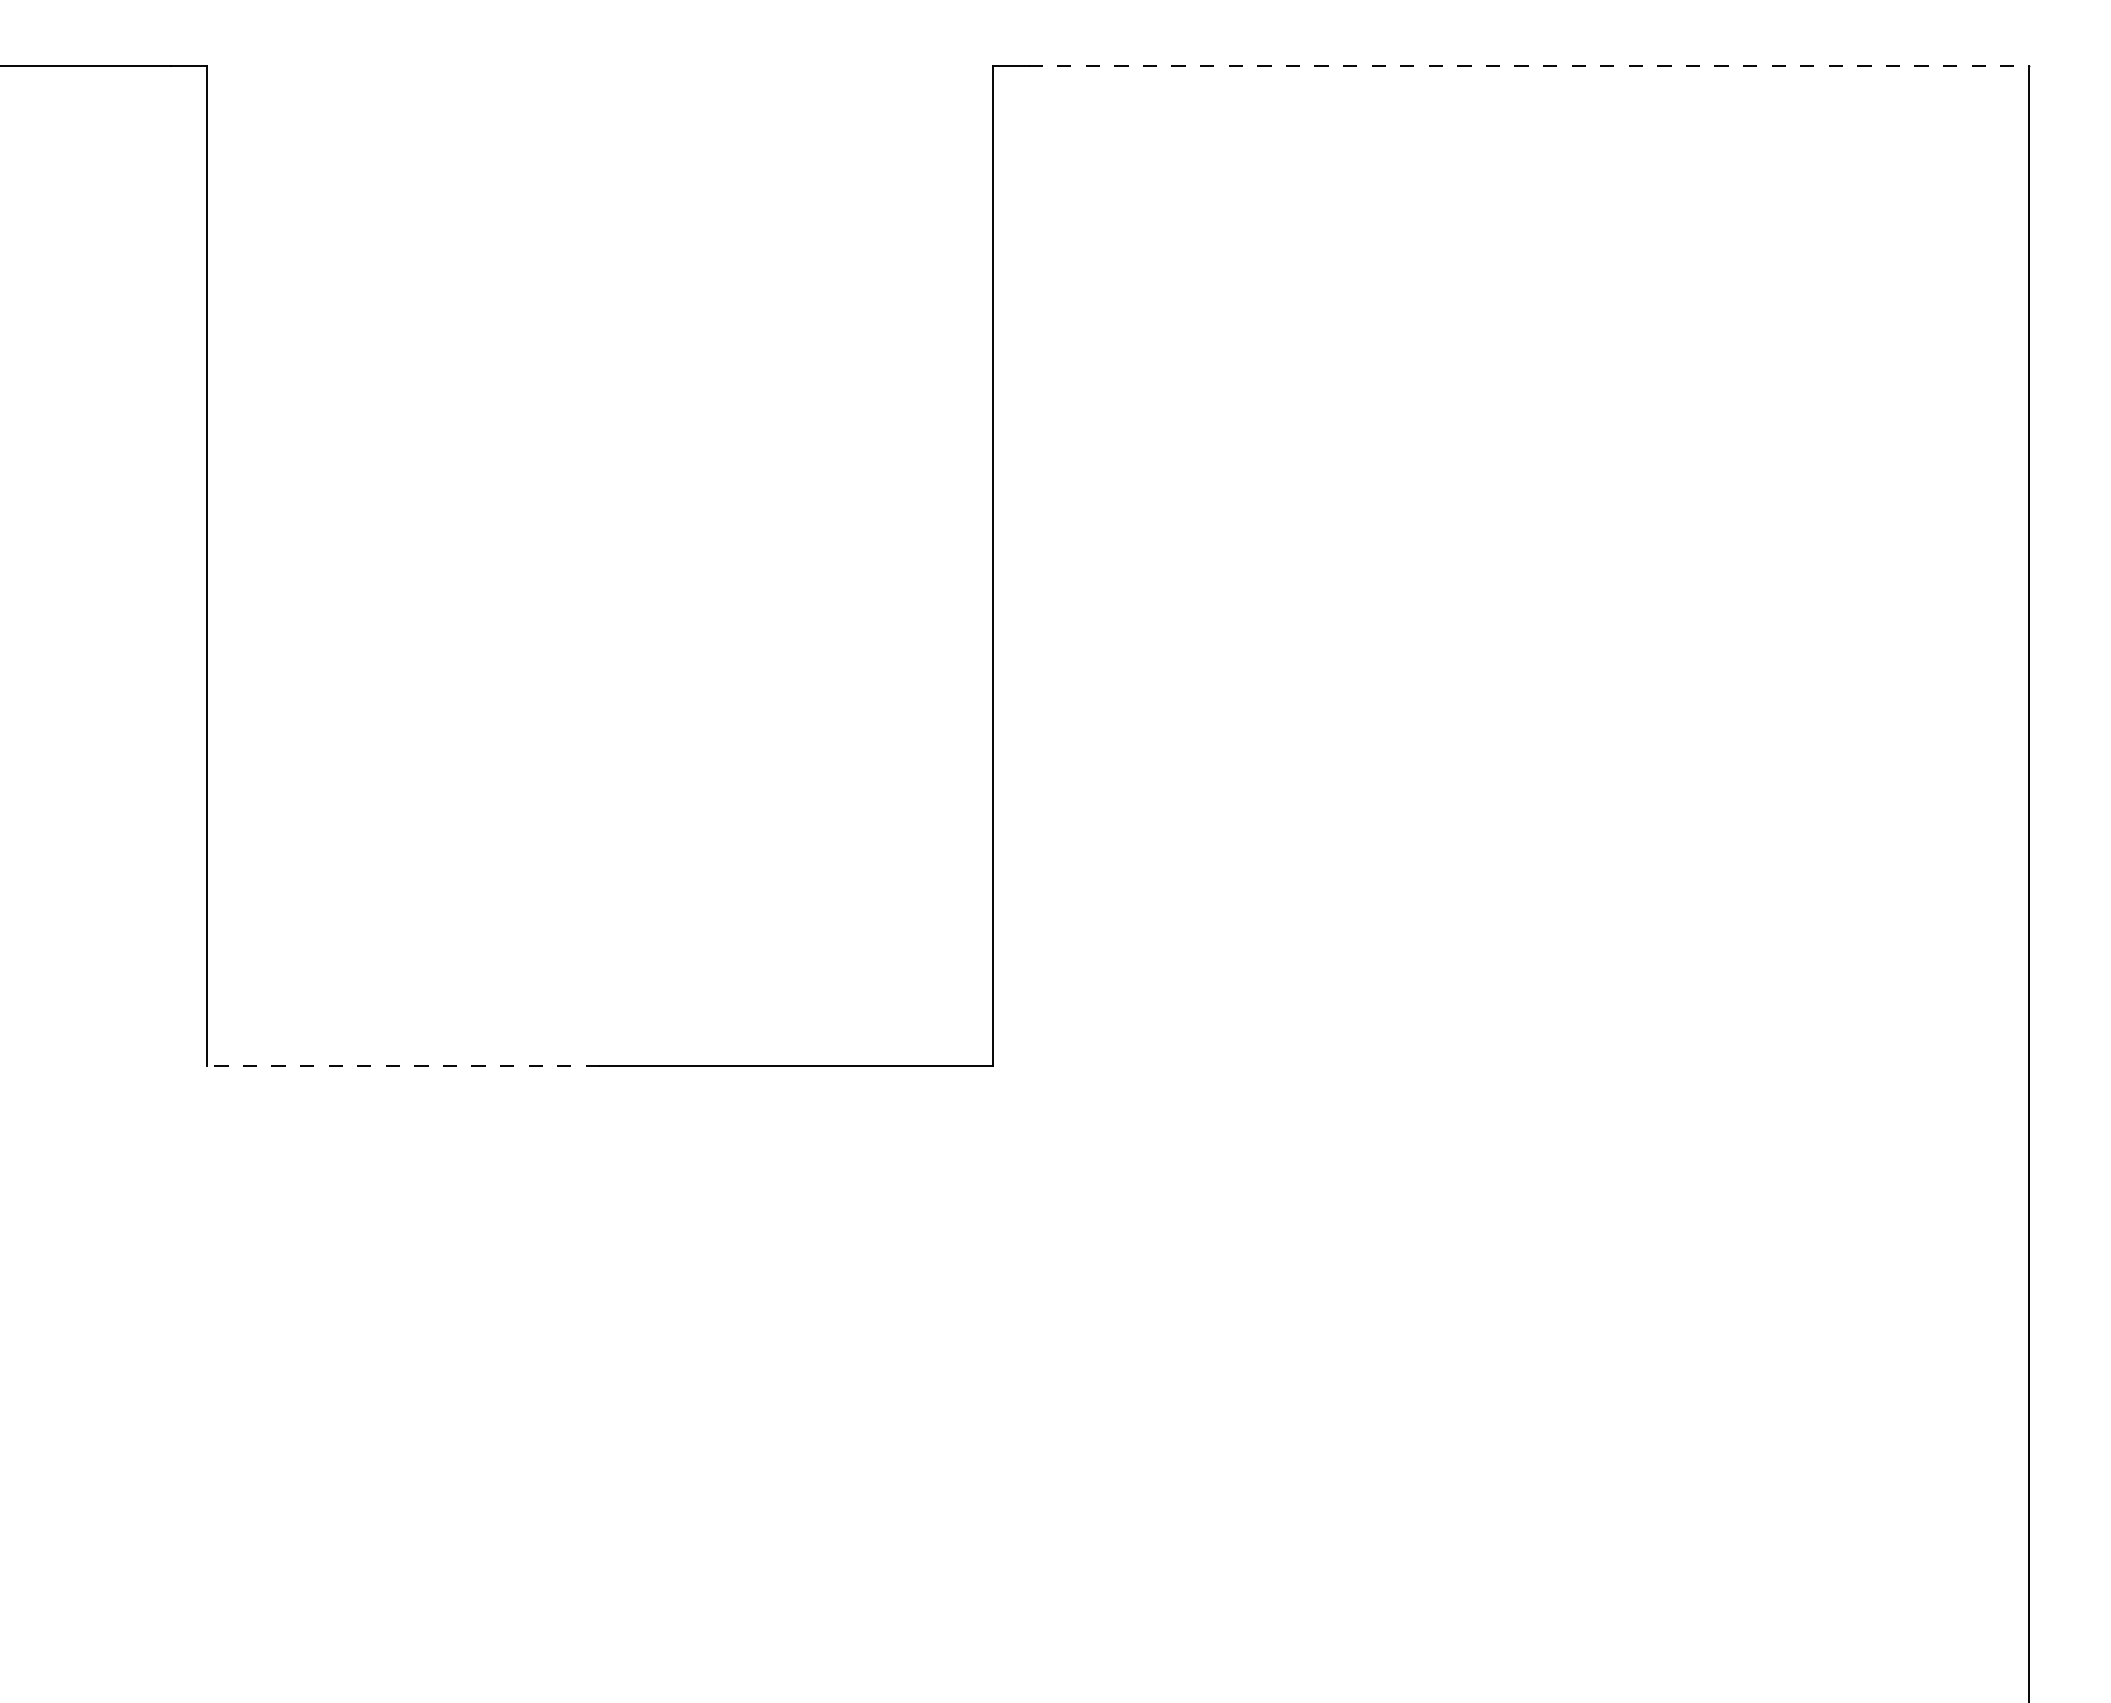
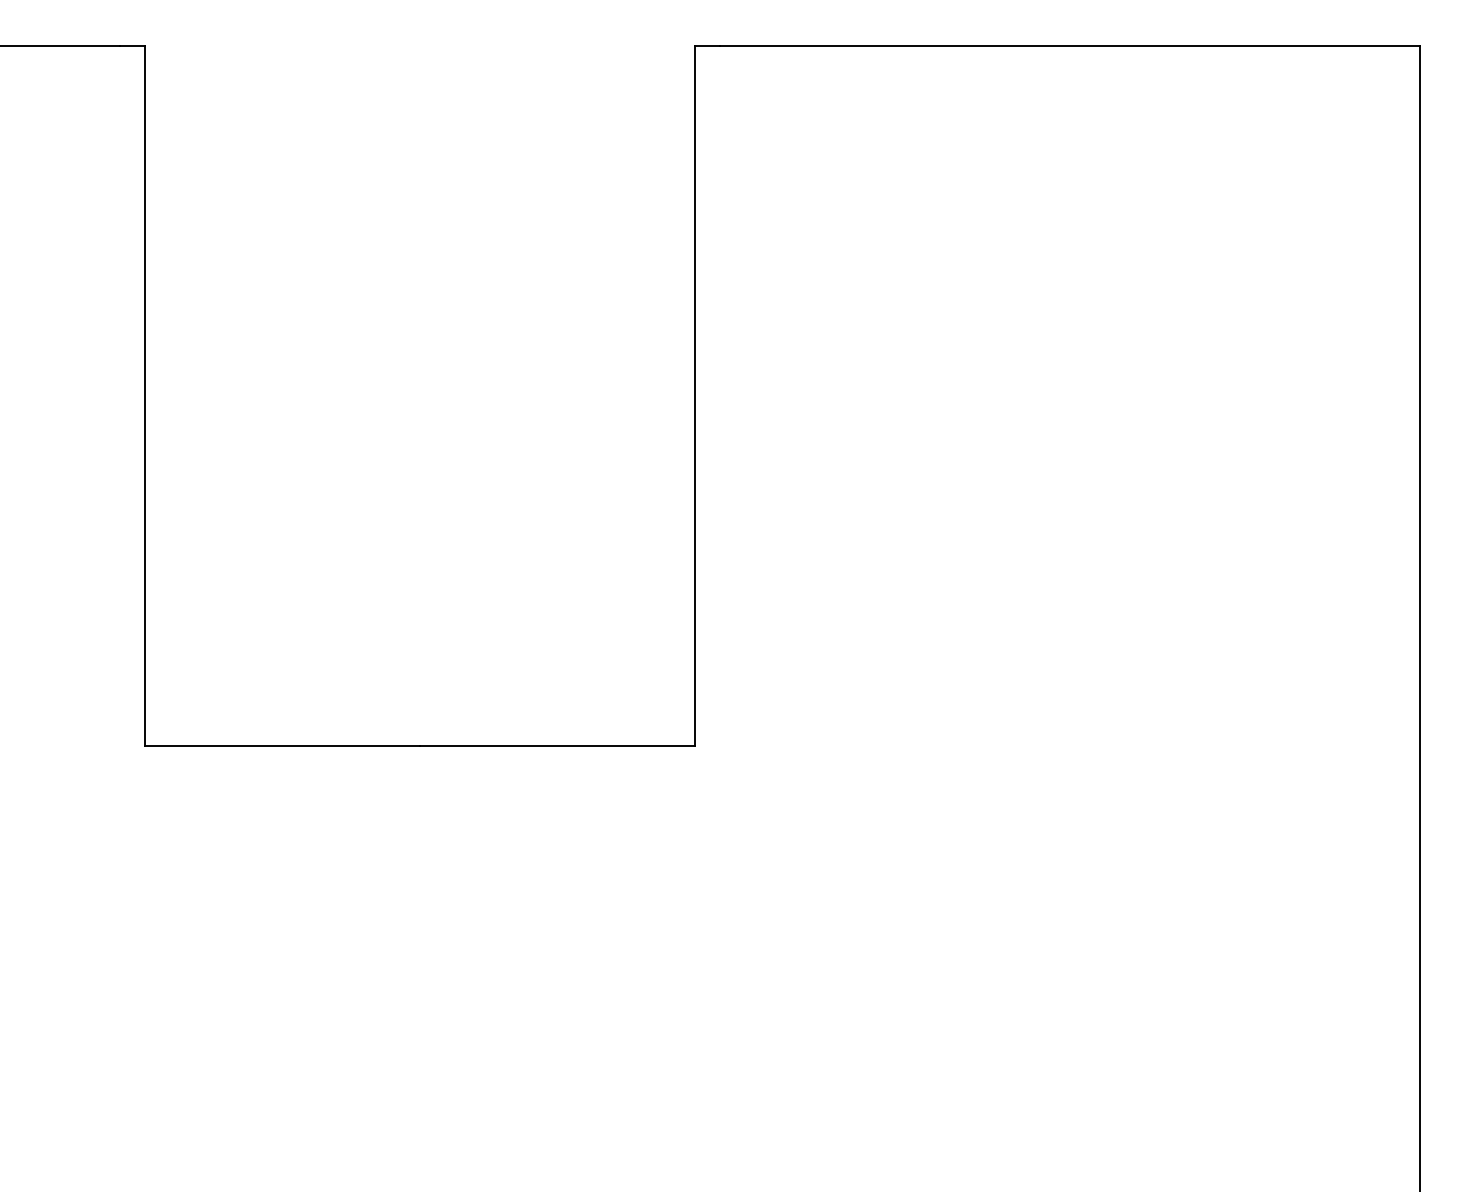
line: (1529, 66) -> (1070, 46), dashed -> solid
line: (403, 1066) -> (282, 746), dashed -> solid

